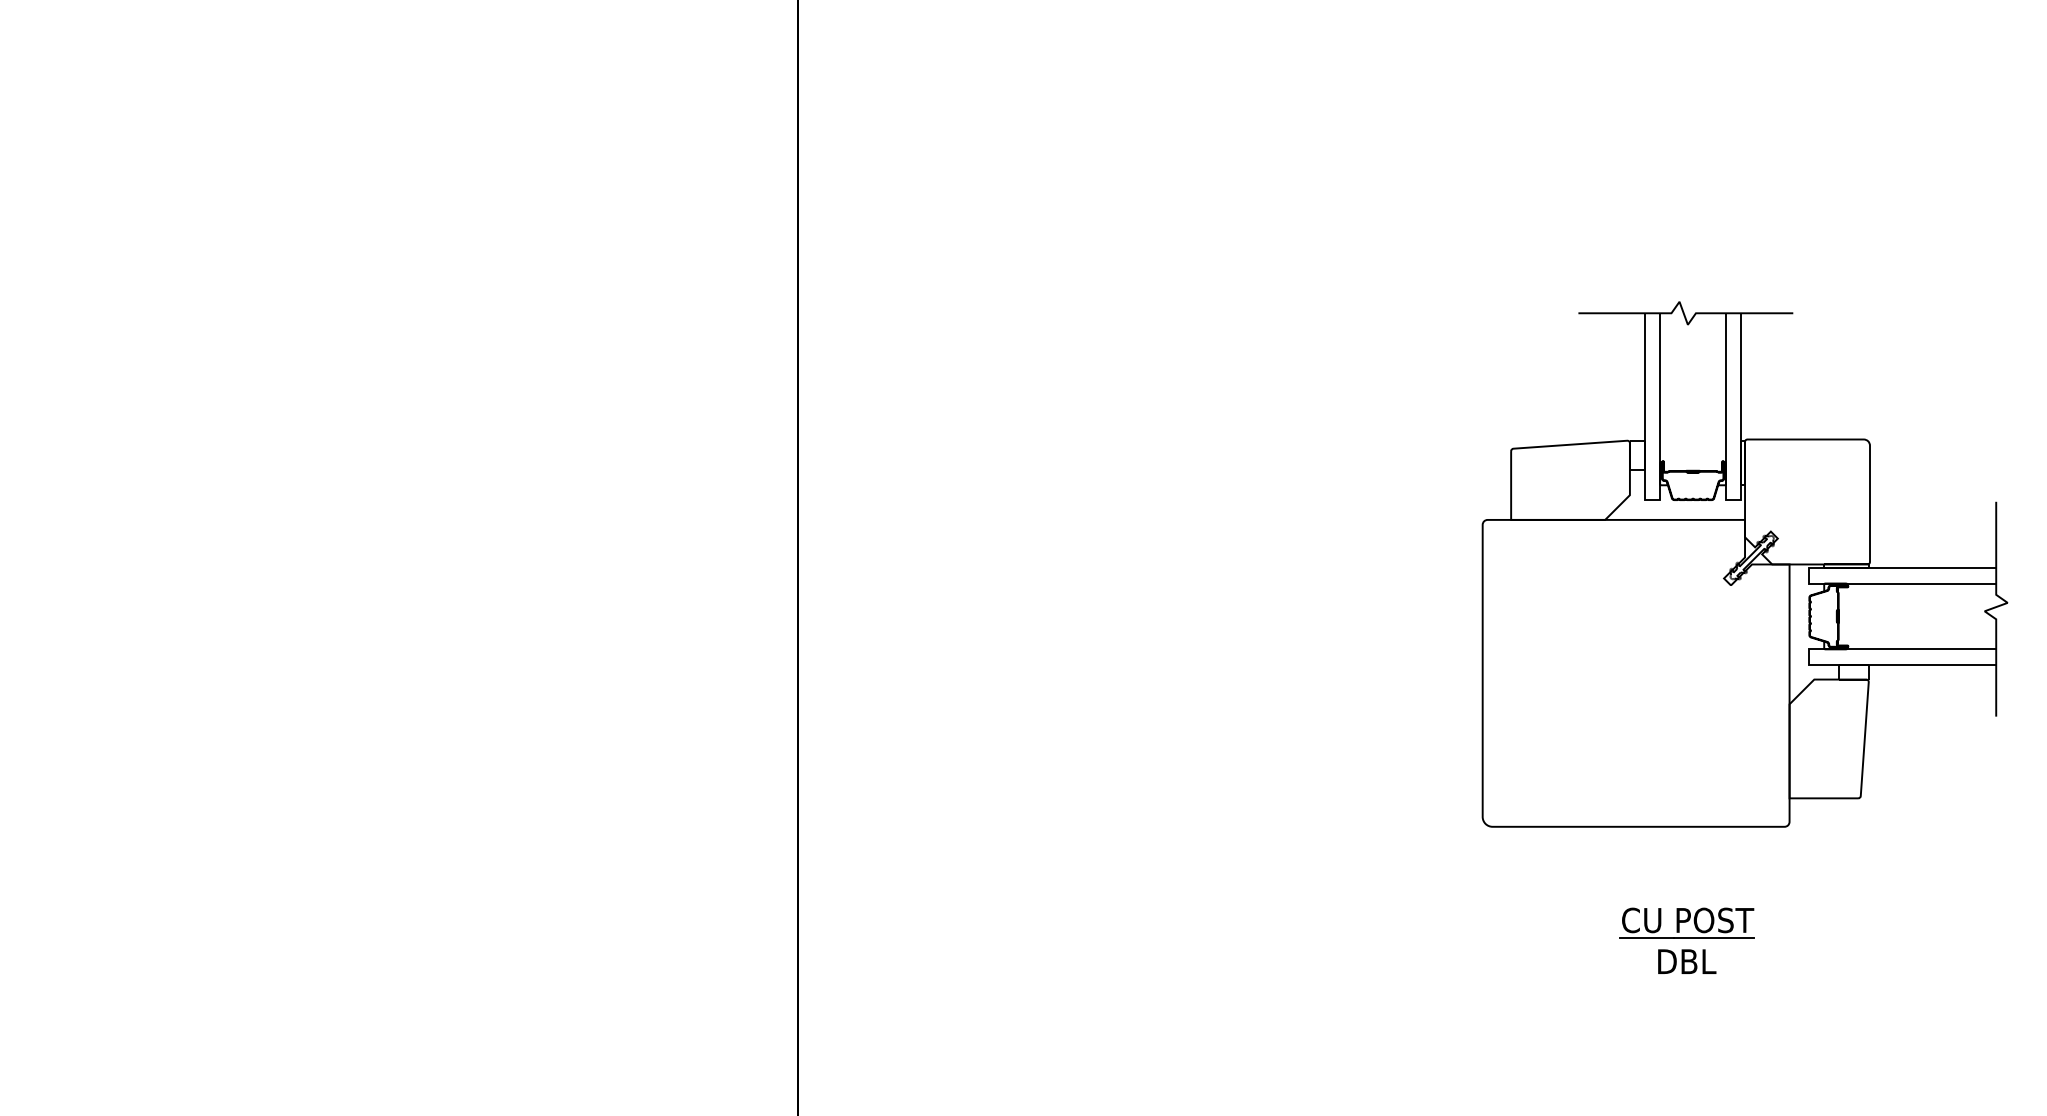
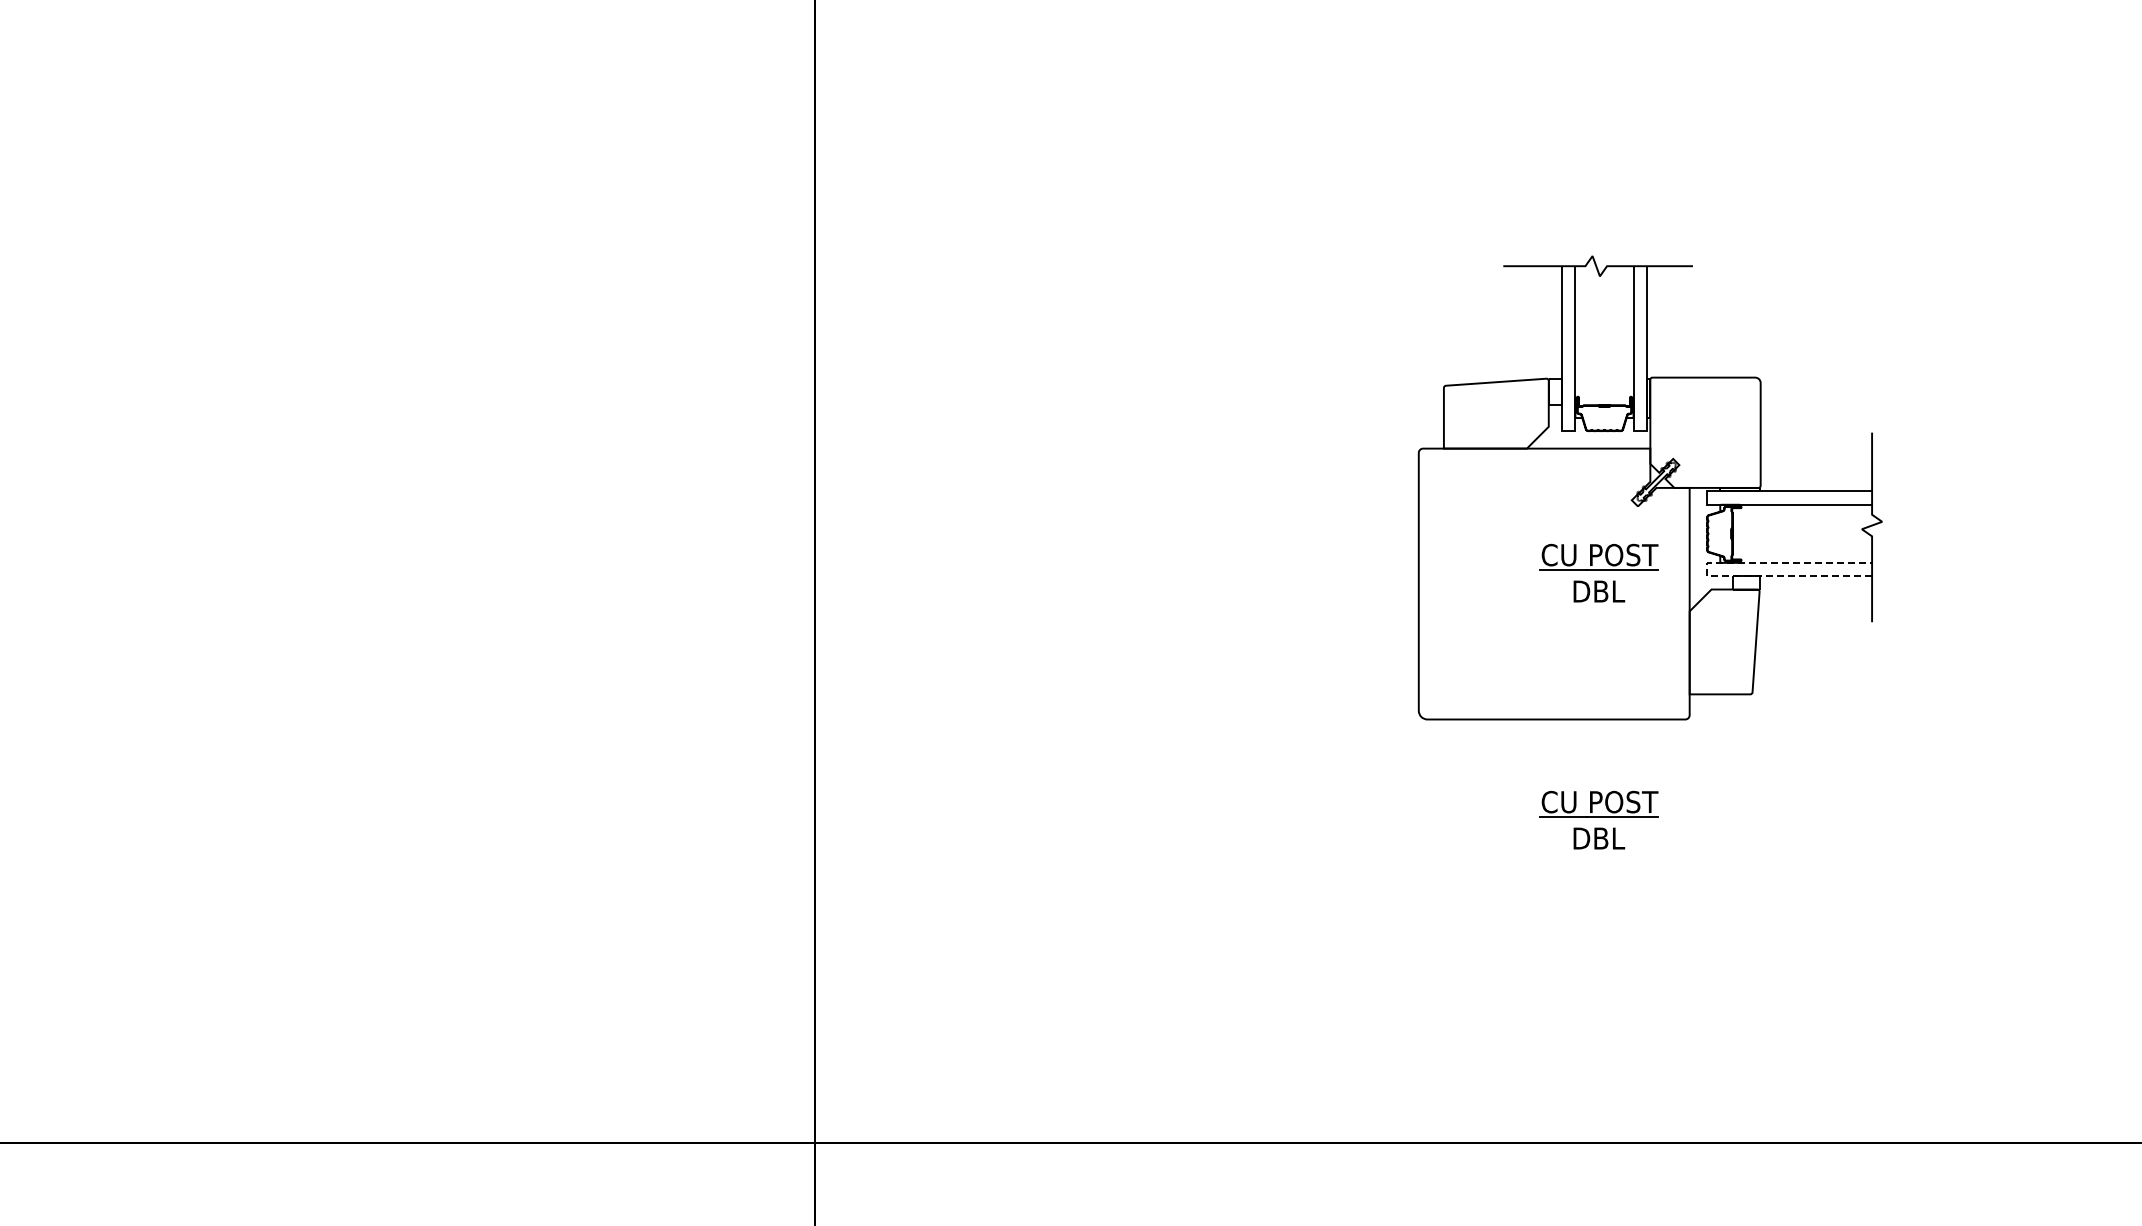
line: (1809, 656) -> (1707, 569), solid -> dashed
part: (1686, 660) -> (1598, 572), added

